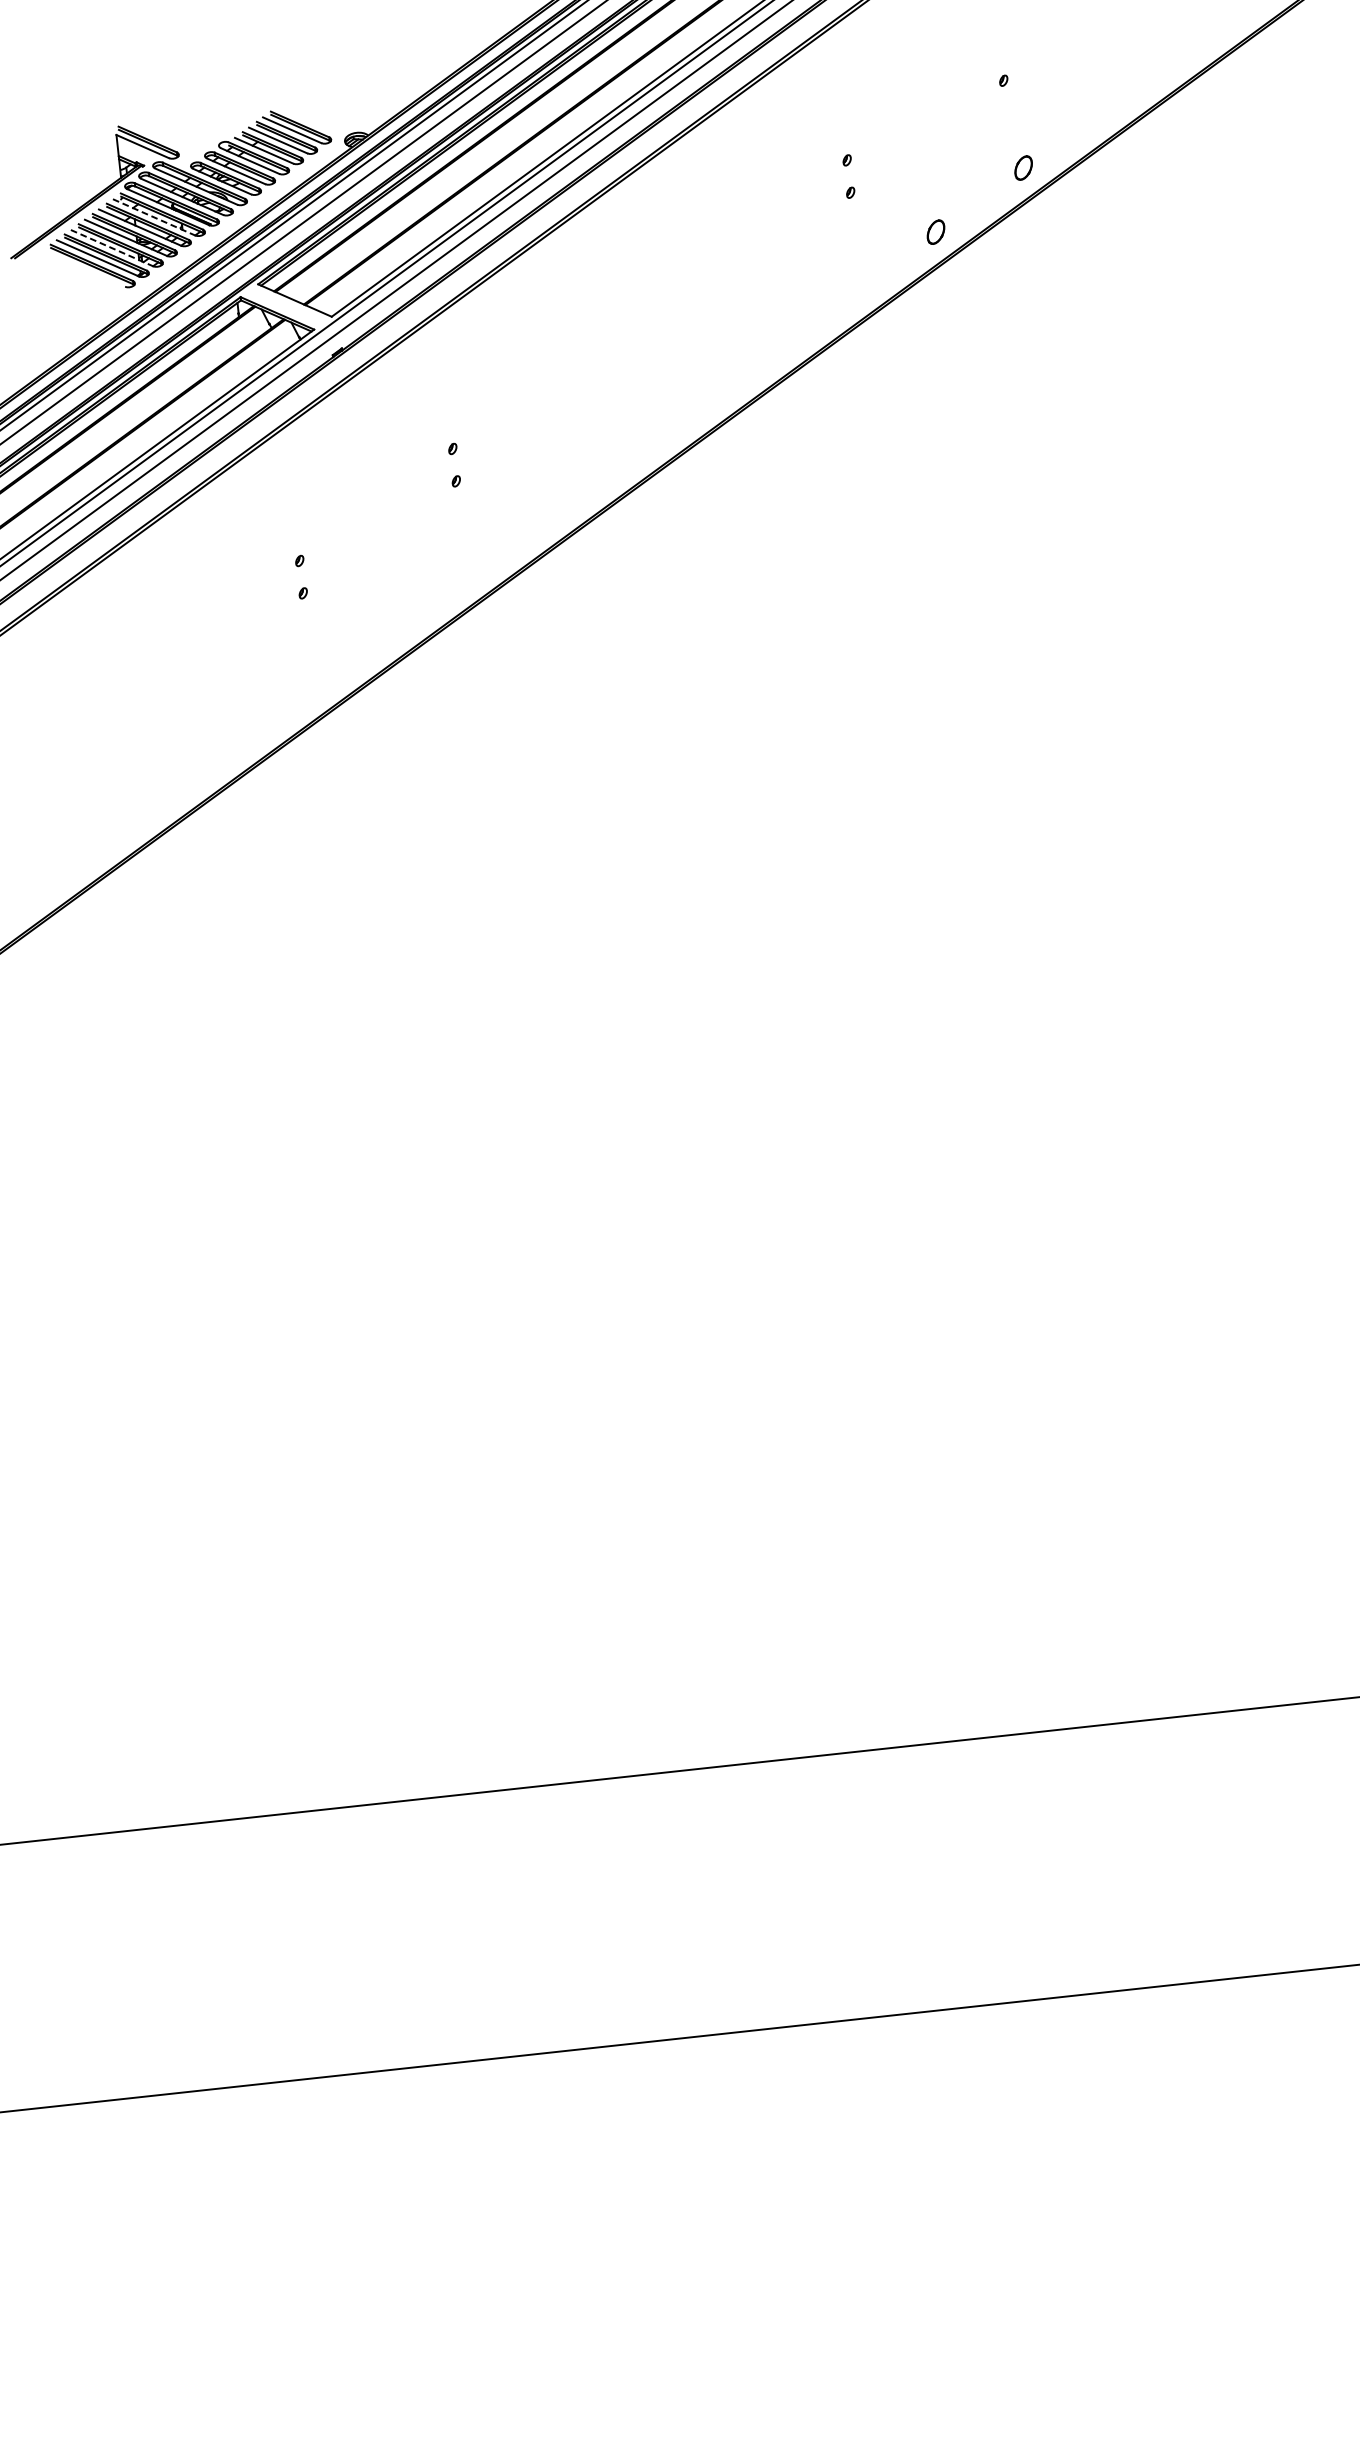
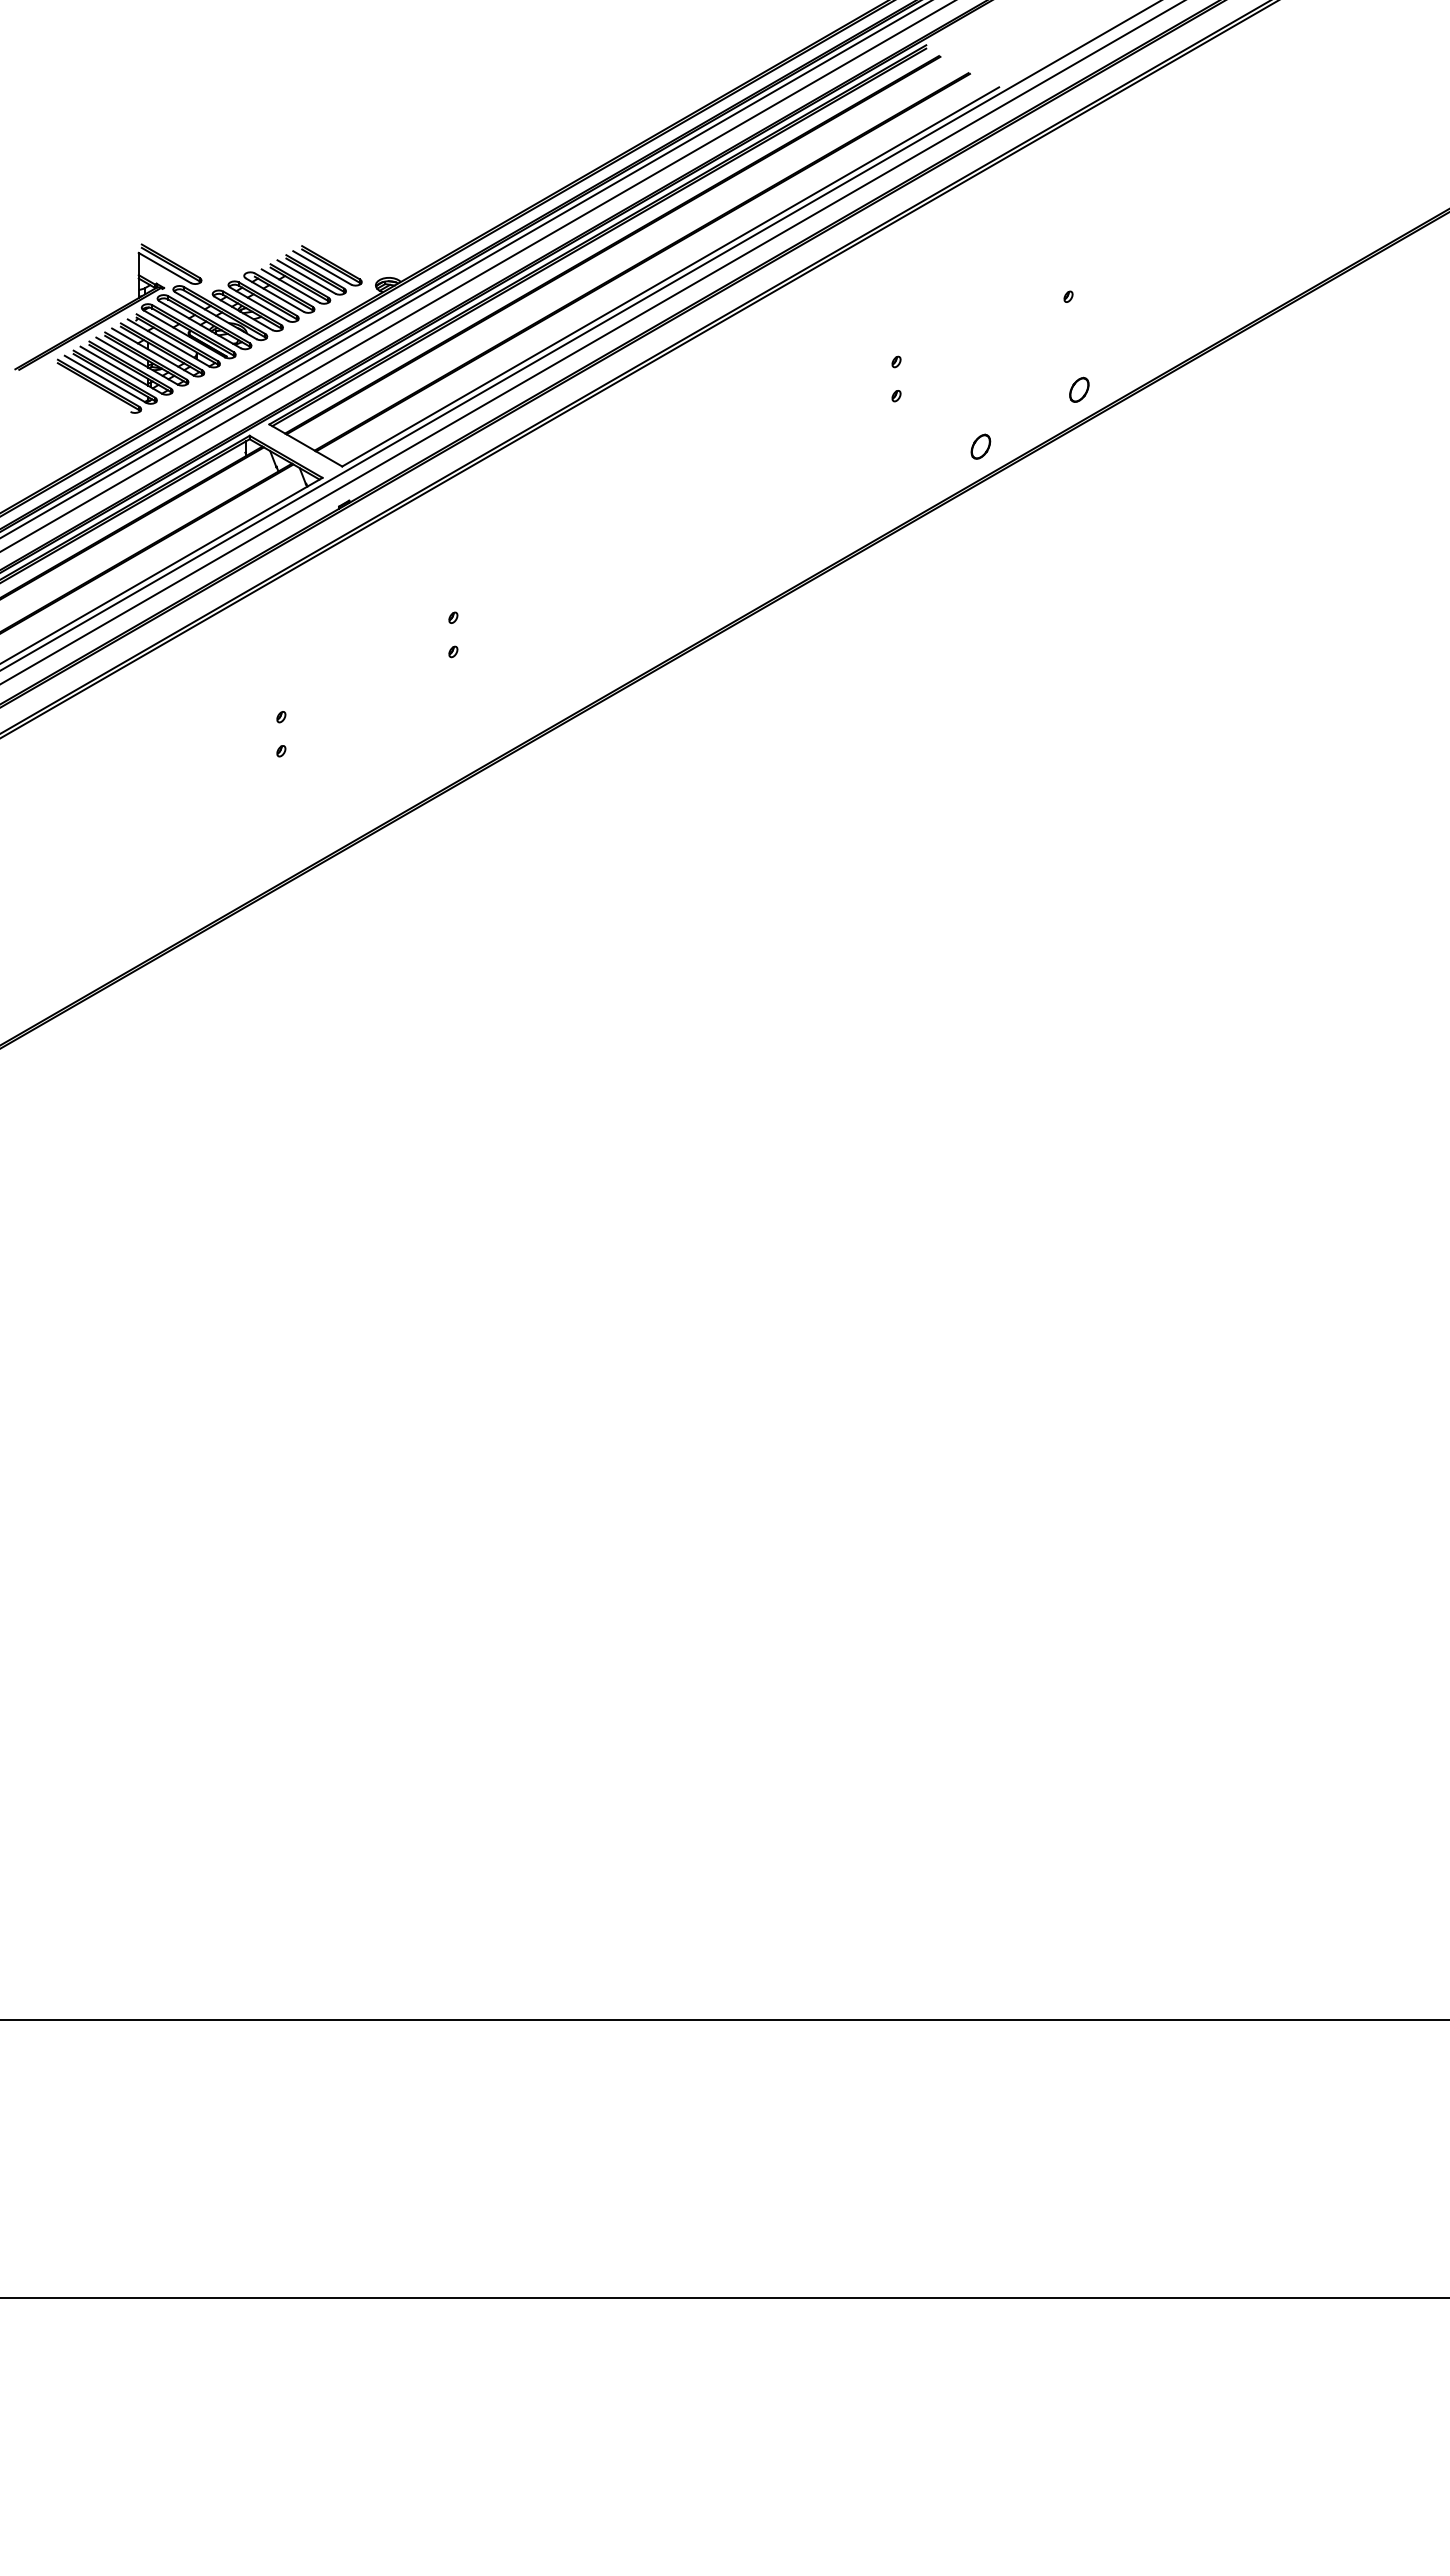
line: (155, 217) -> (169, 343), dashed -> solid
line: (112, 248) -> (121, 370), dashed -> solid

